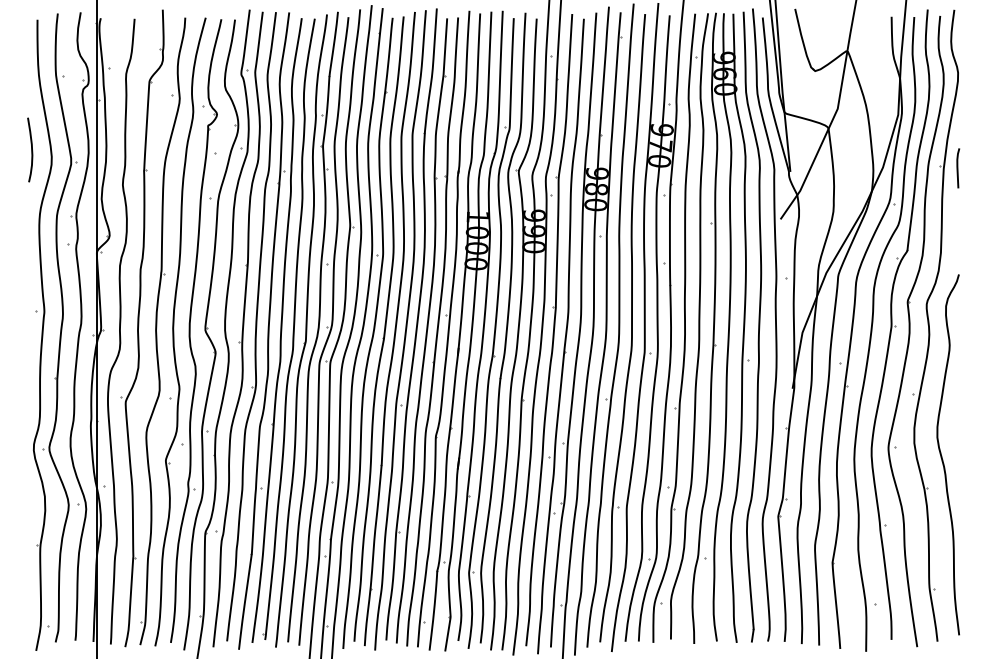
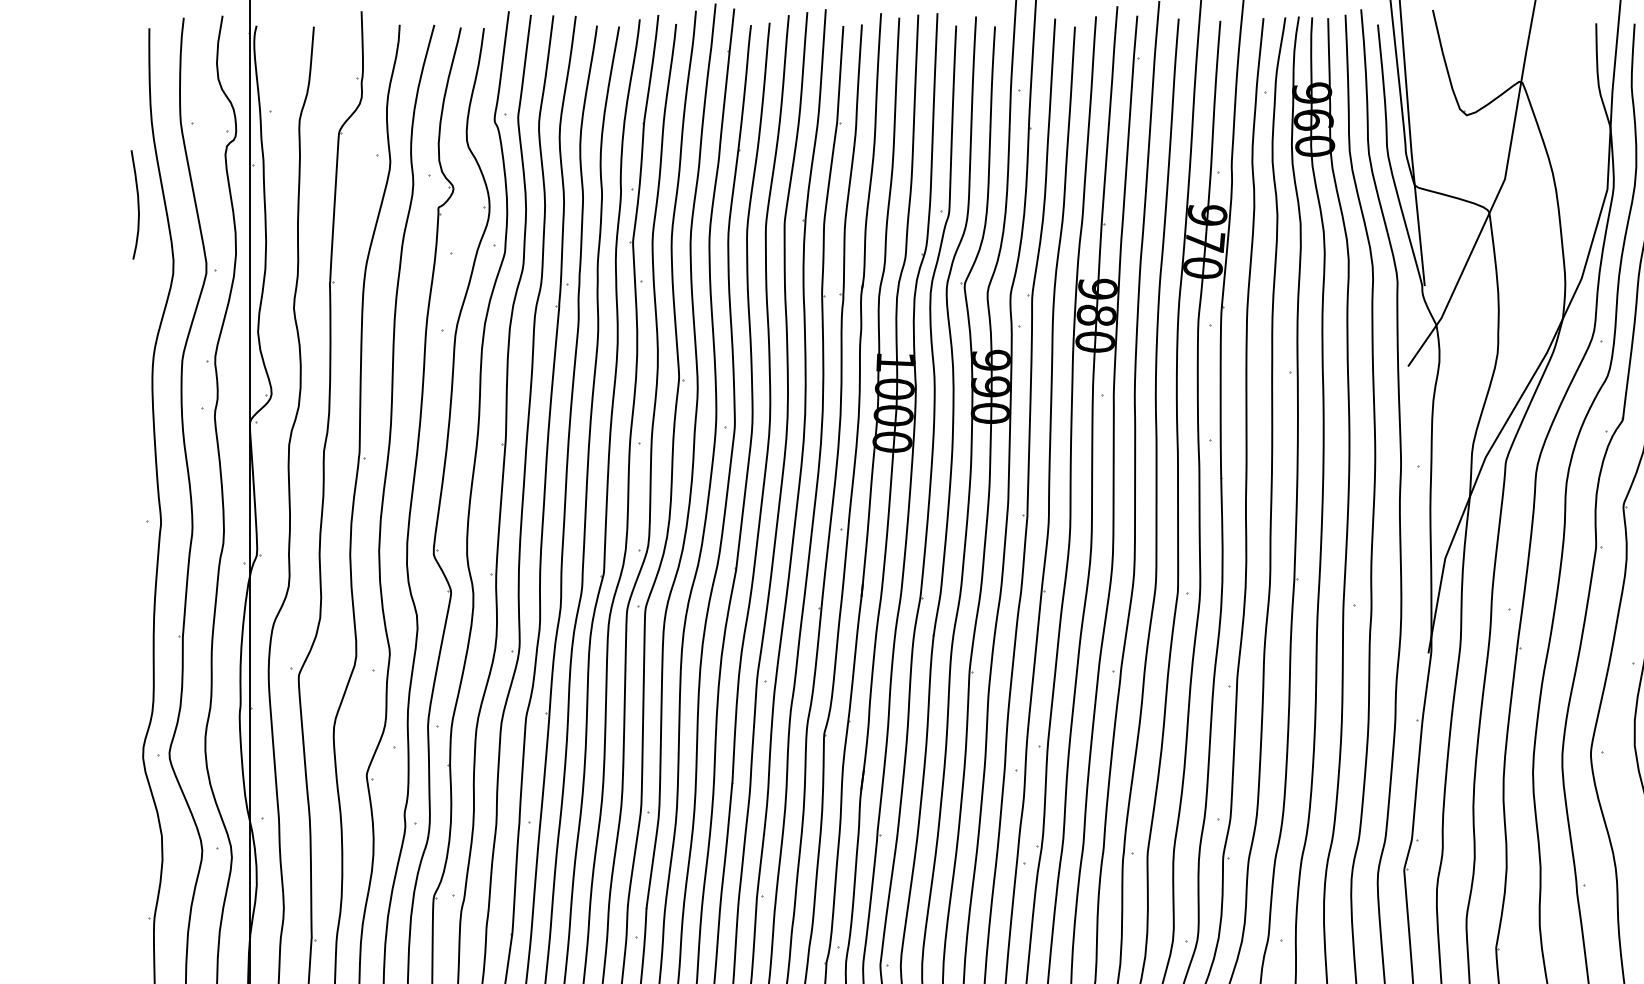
curve: (31, 149) -> (137, 204), moved

